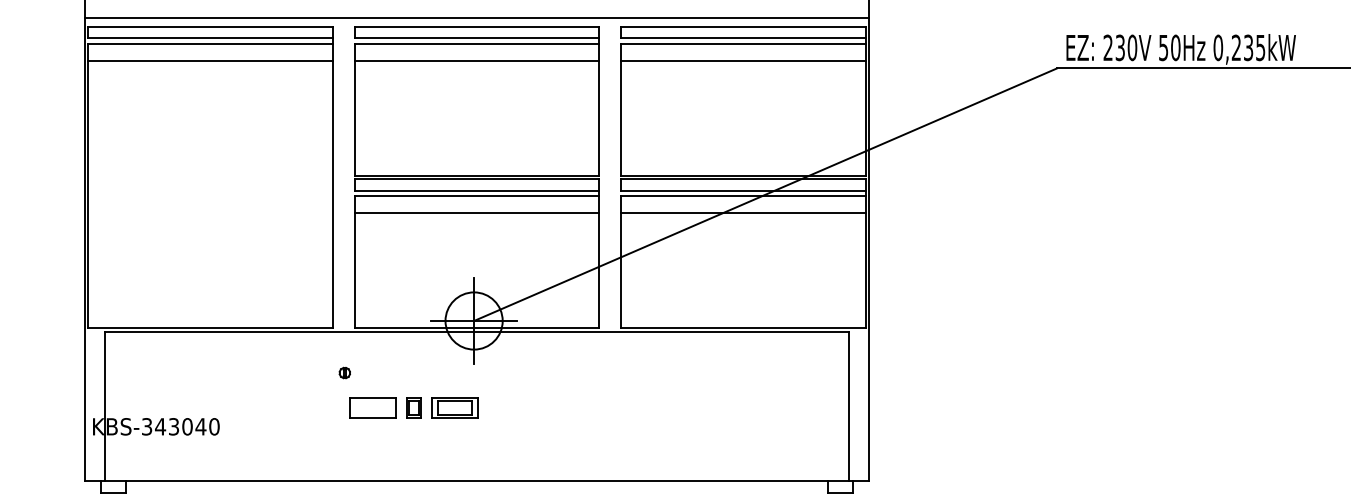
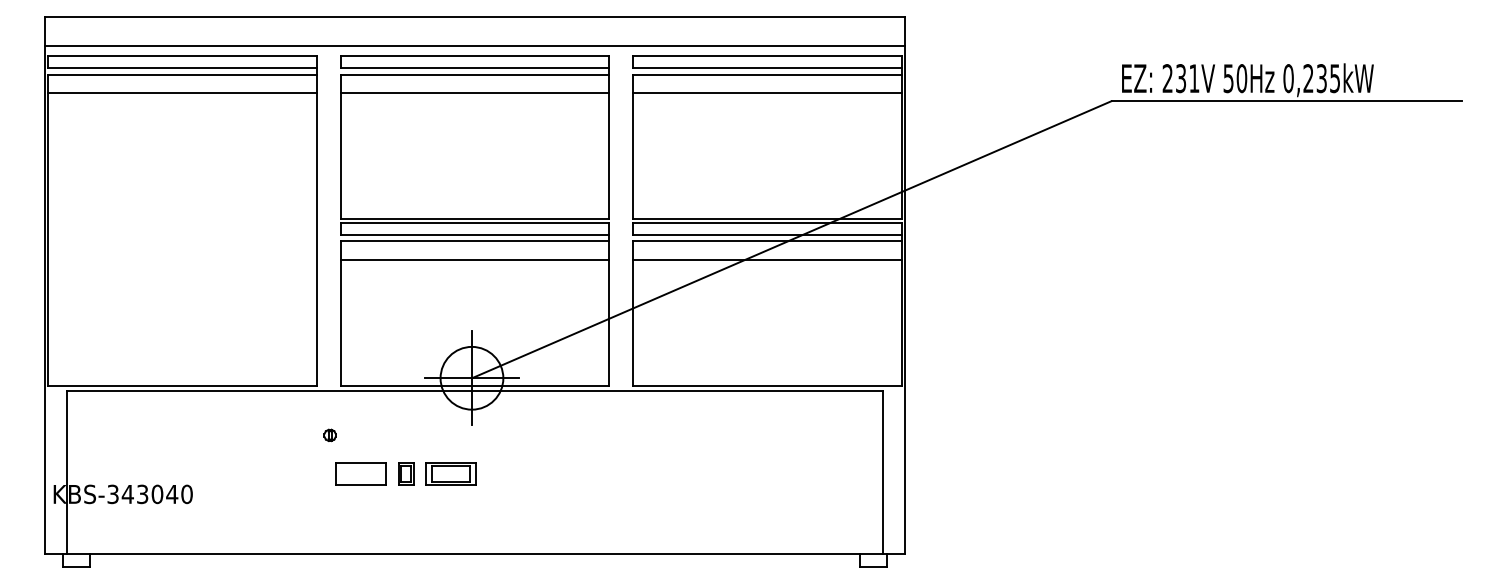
text: (1132, 47) -> (1194, 78), 230V -> 231V

